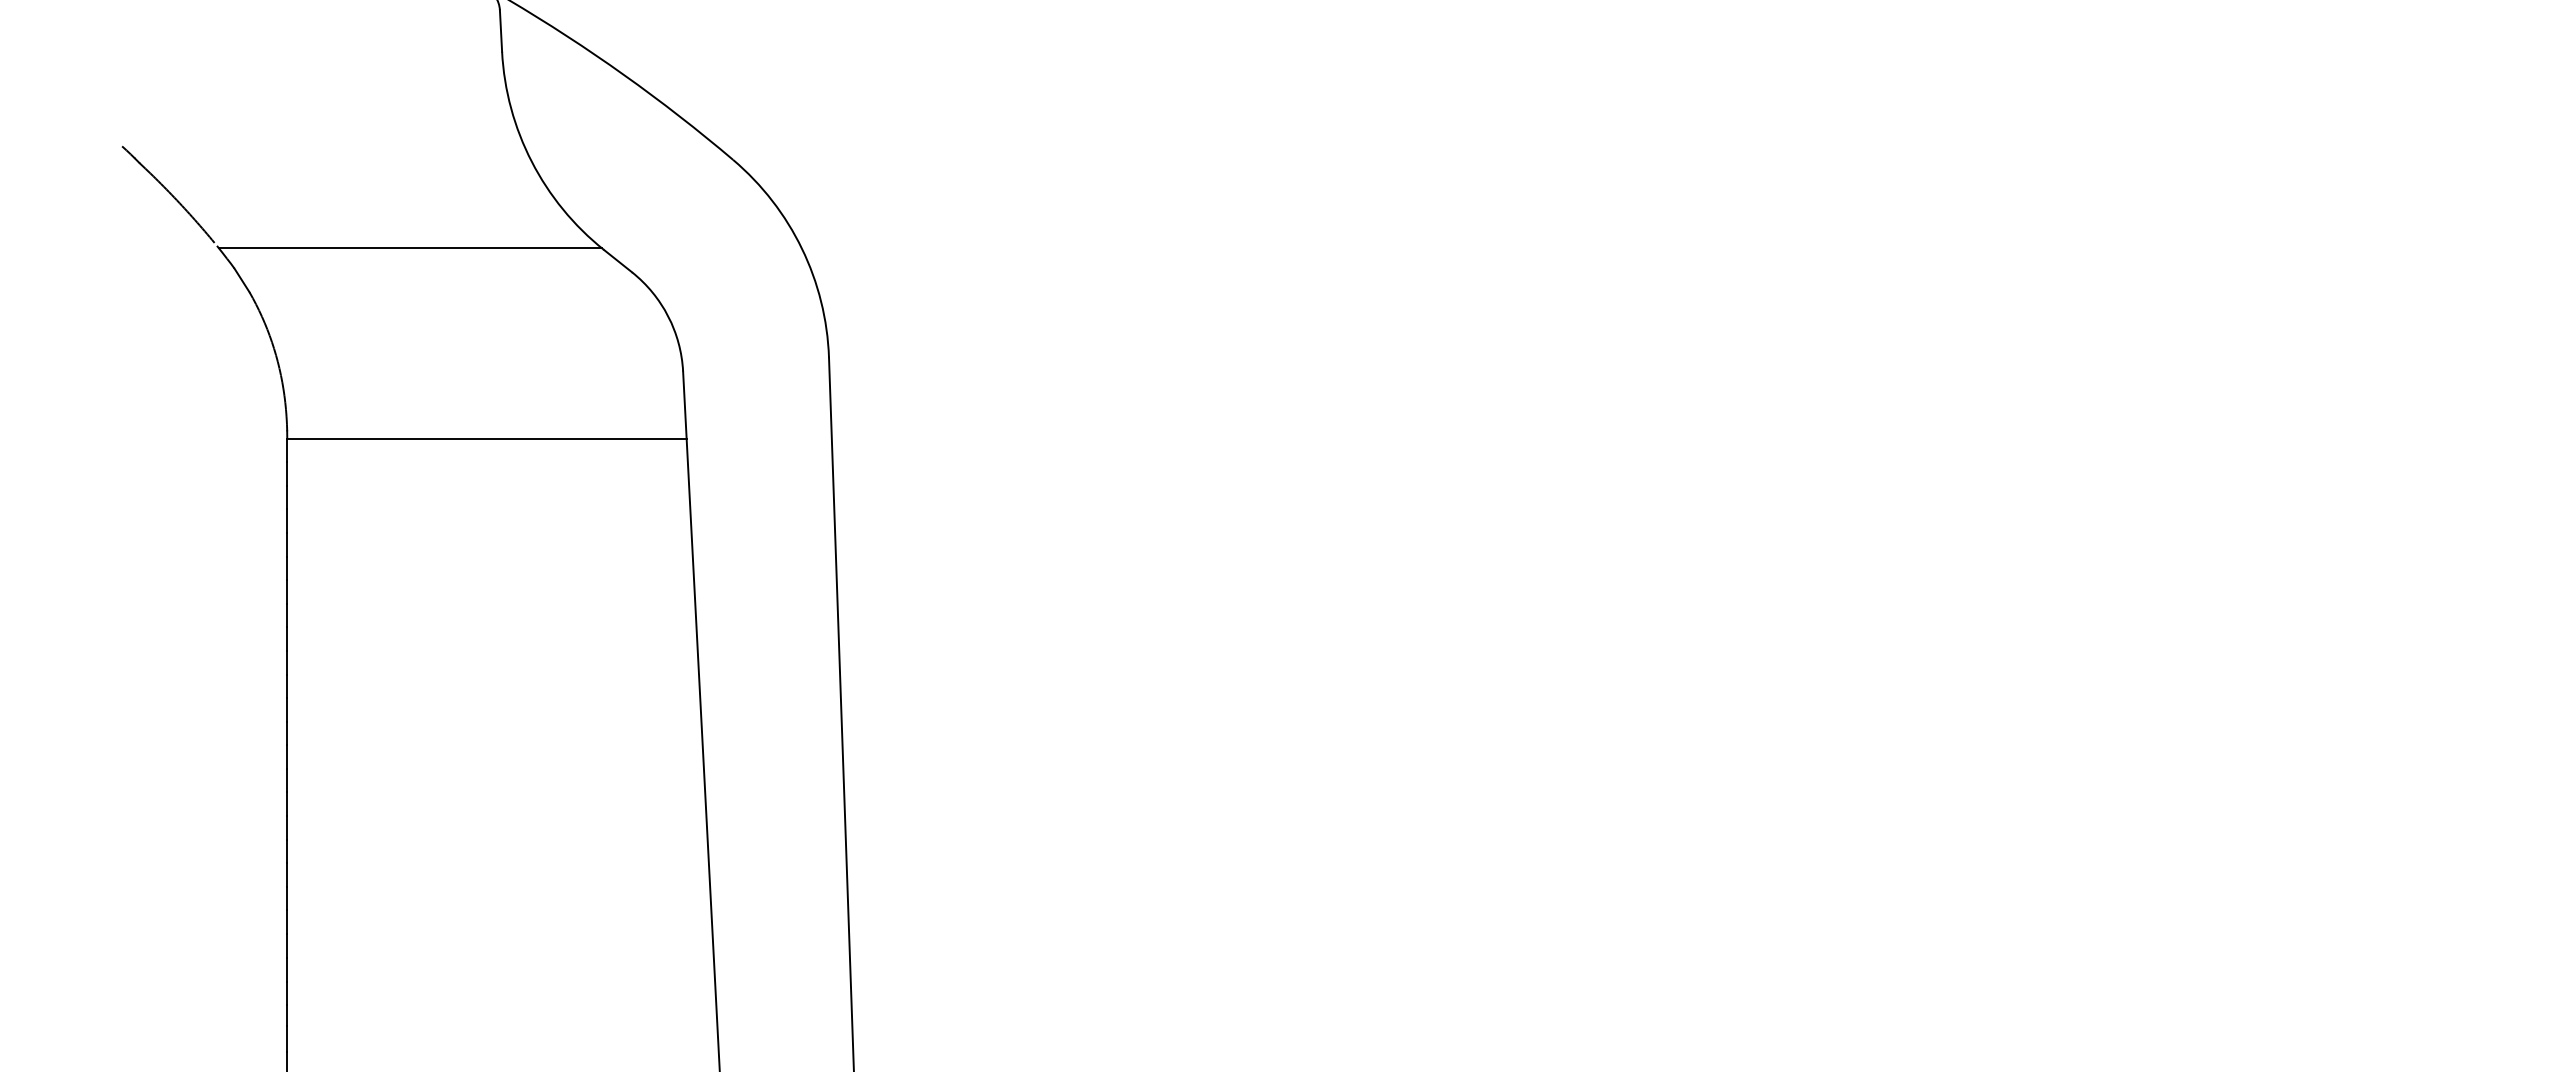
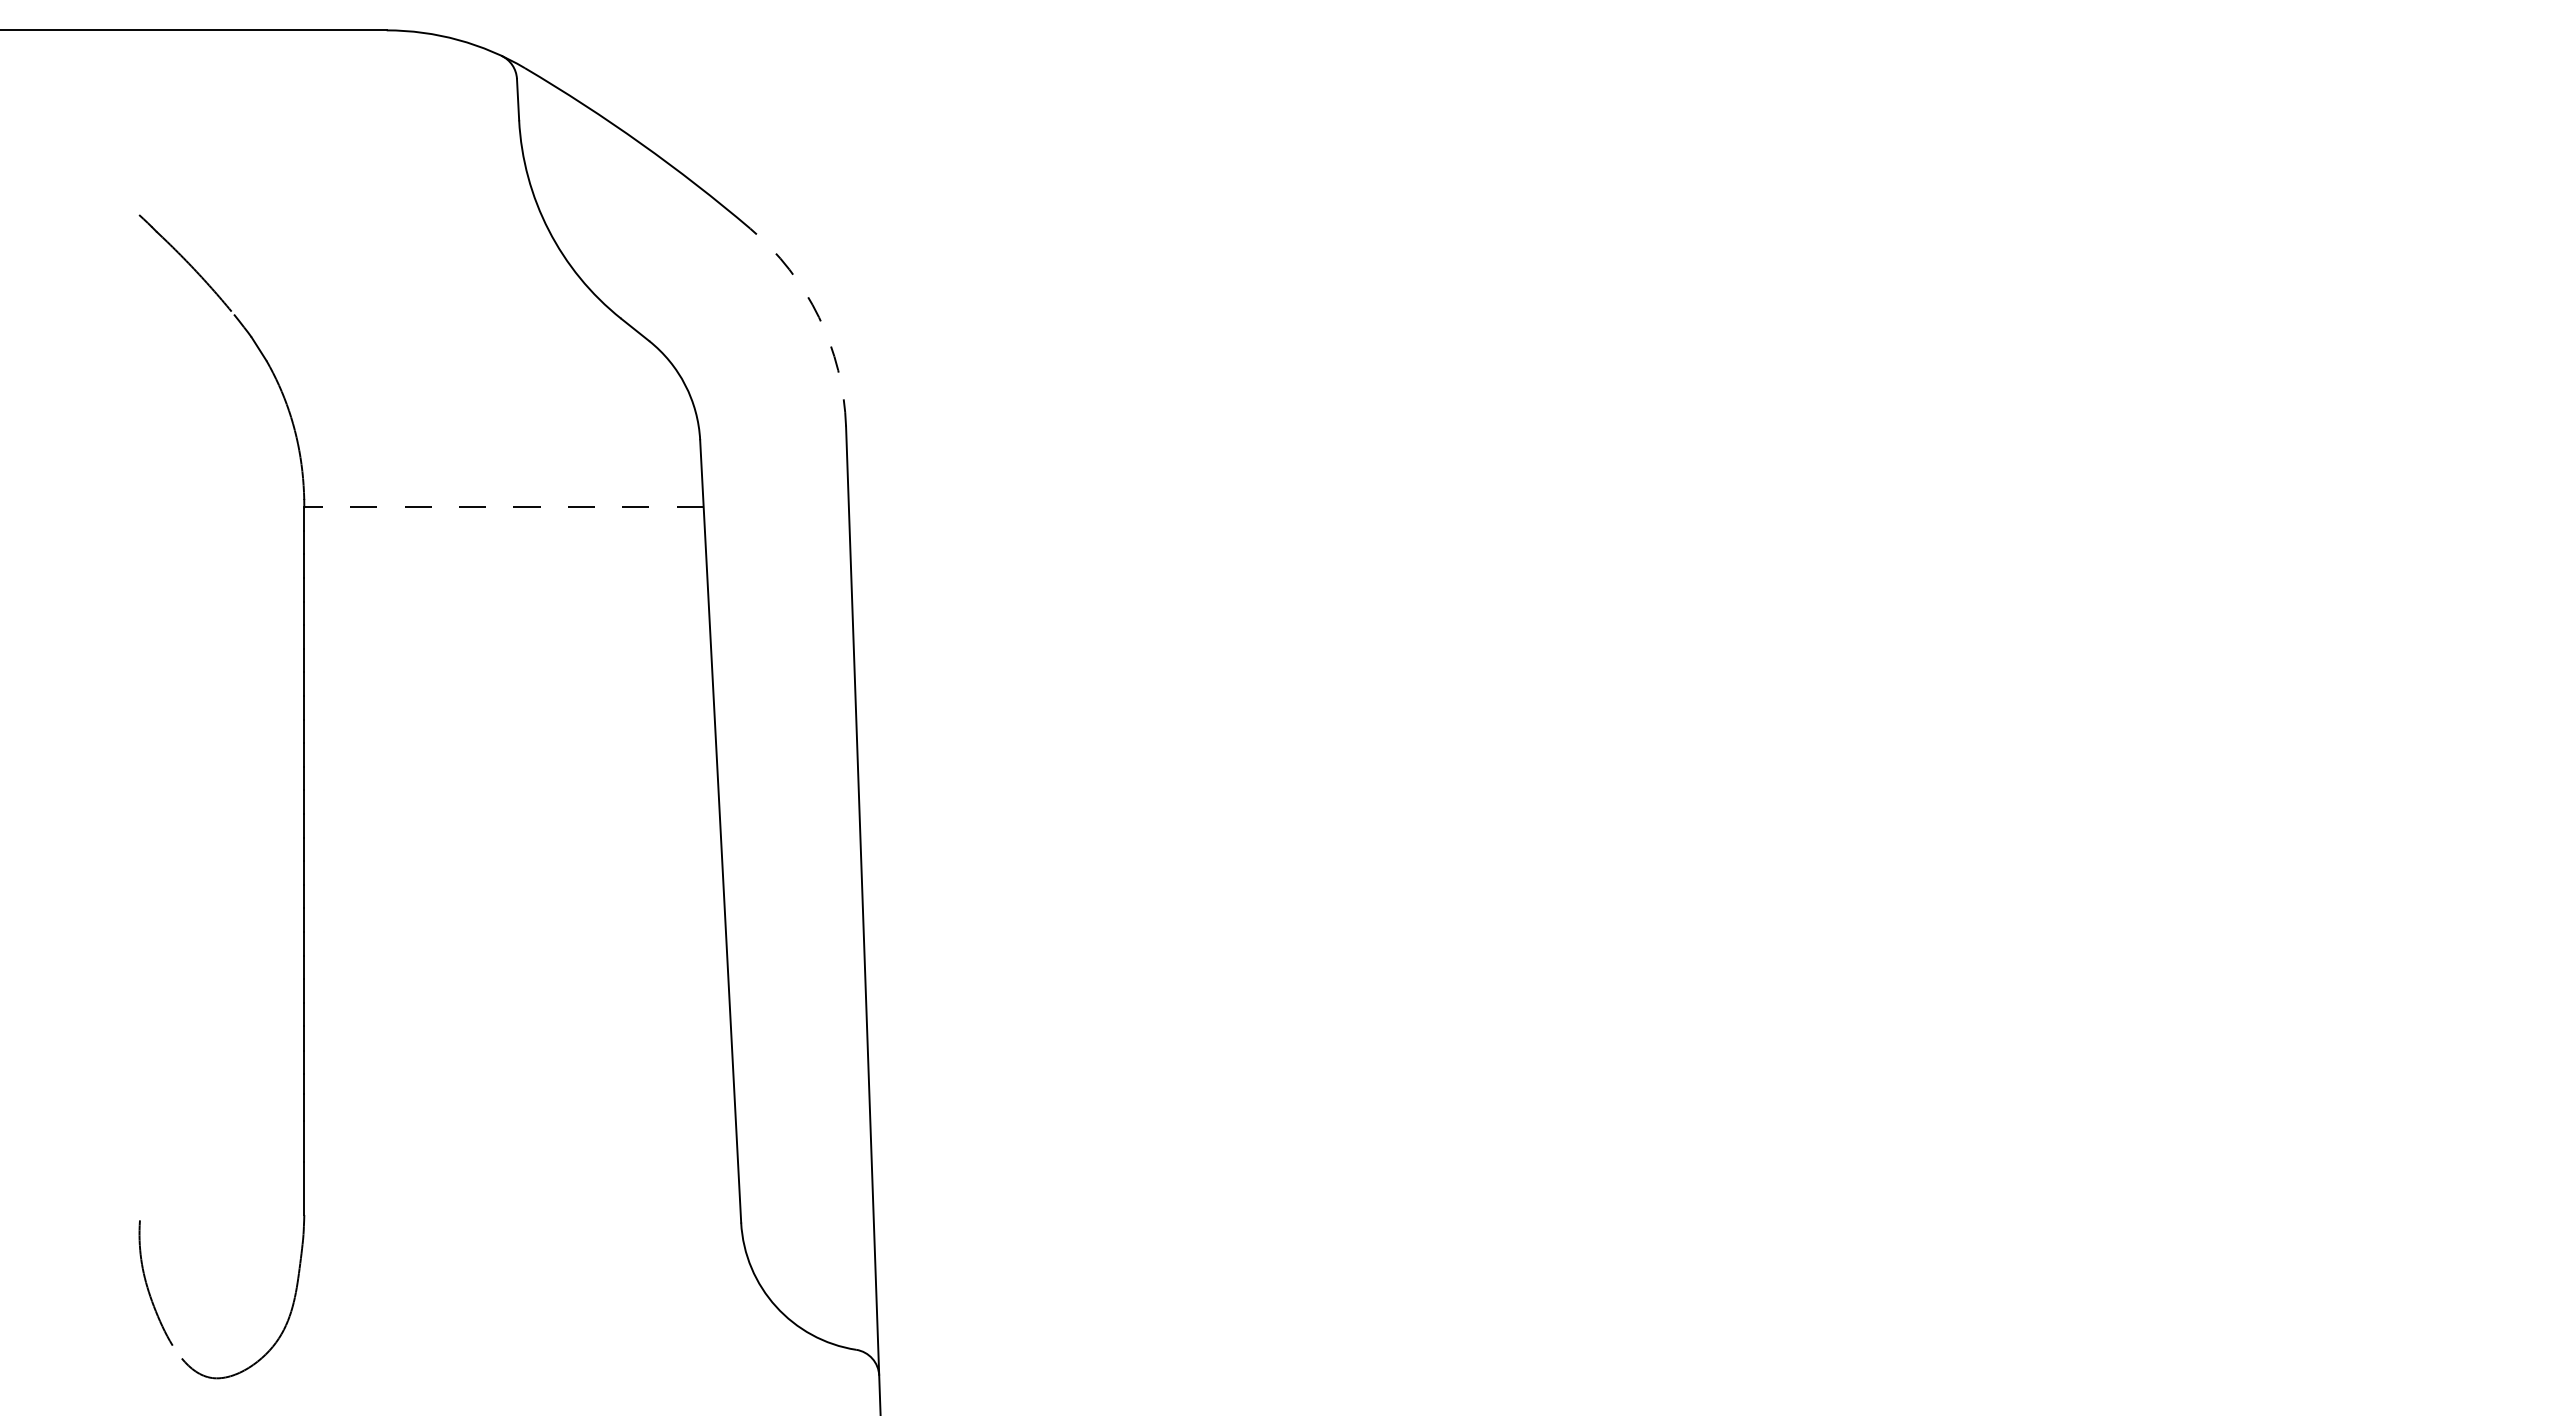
line: (410, 248) -> (427, 317), removed
arc: (802, 248) -> (819, 317), solid -> dashed
line: (487, 438) -> (504, 507), solid -> dashed

